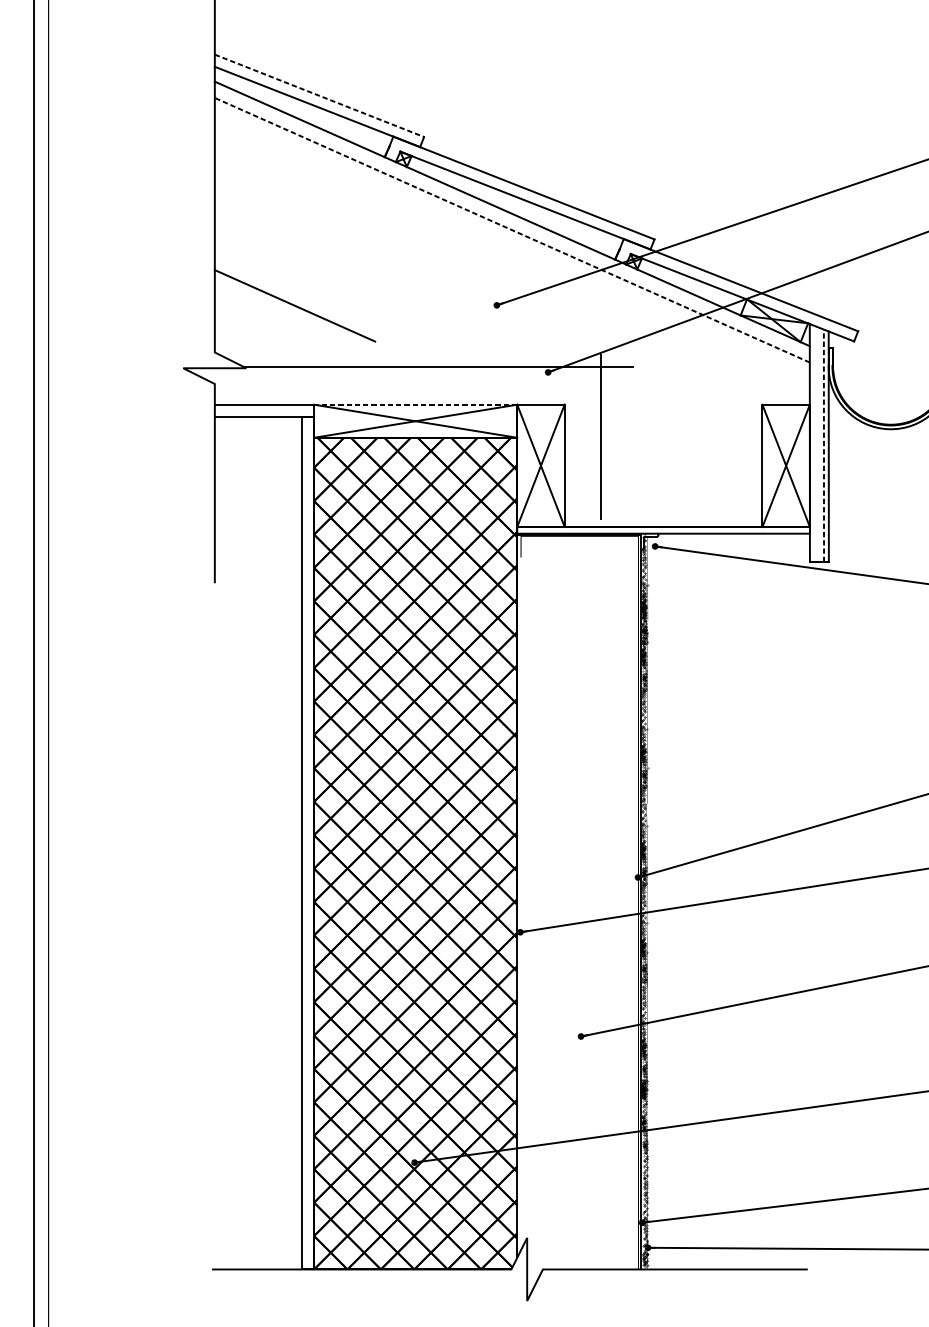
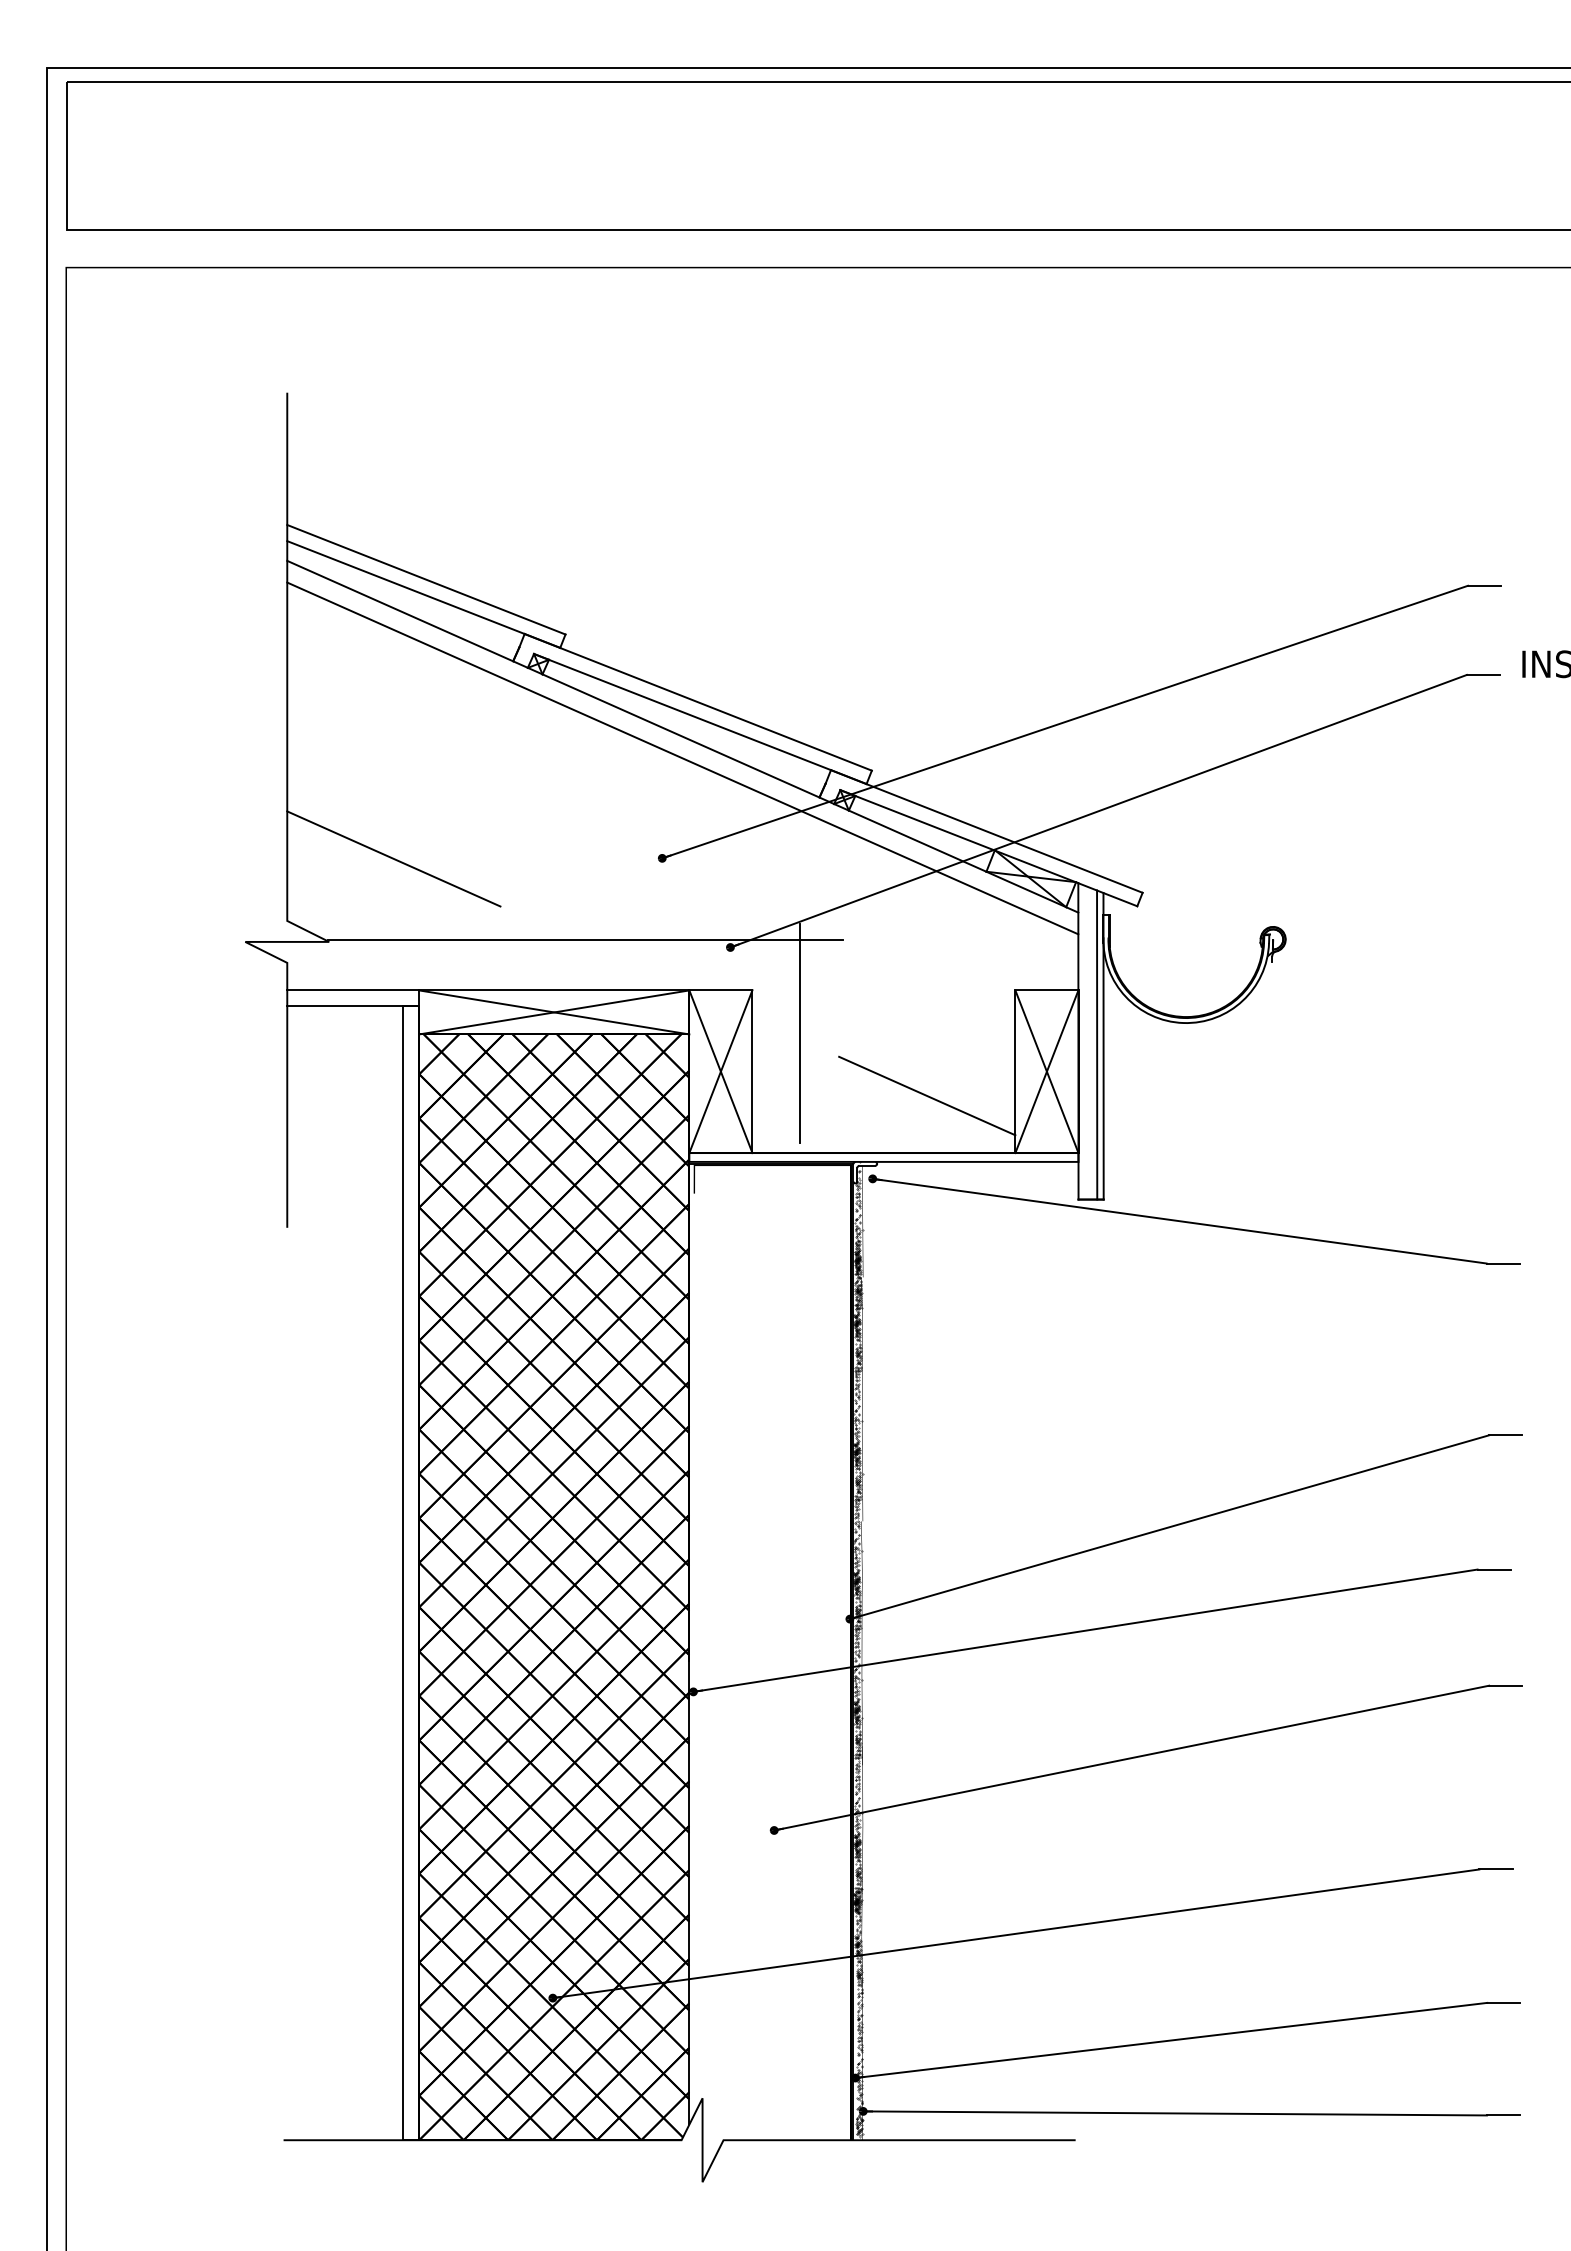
line: (319, 95) -> (426, 579), dashed -> solid
line: (512, 230) -> (682, 758), dashed -> solid
line: (415, 404) -> (553, 990), dashed -> solid
line: (824, 445) -> (1097, 1044), dashed -> solid
line: (696, 483) -> (927, 1095), added

